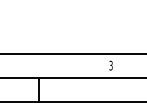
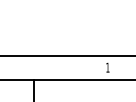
text: (110, 65) -> (107, 67), 3 -> 1

